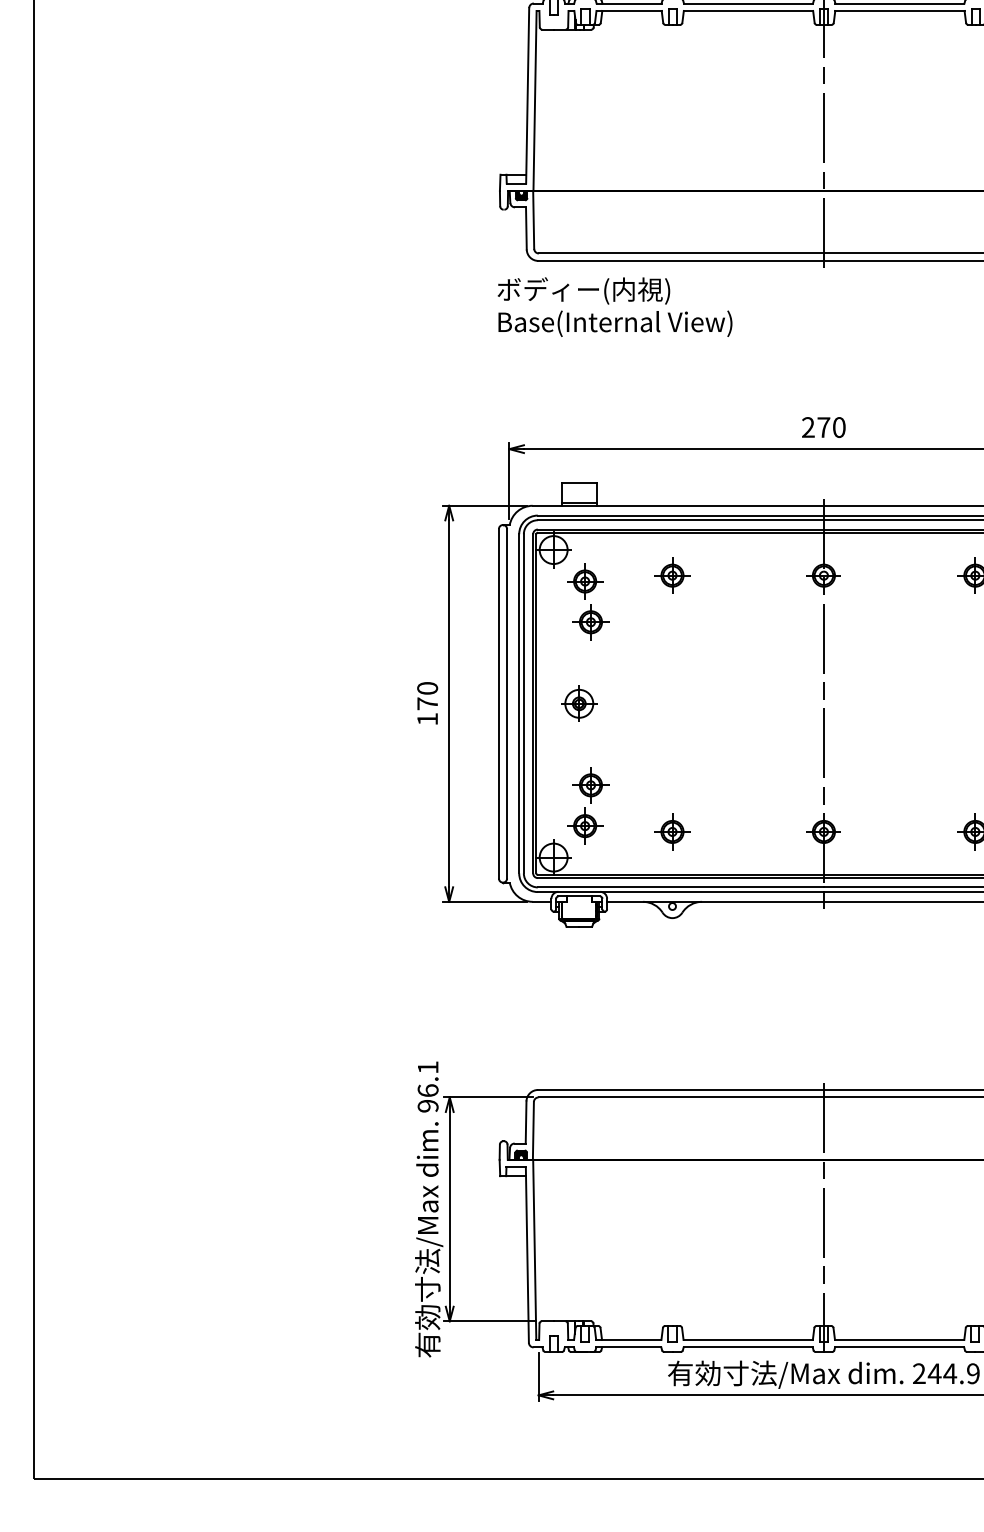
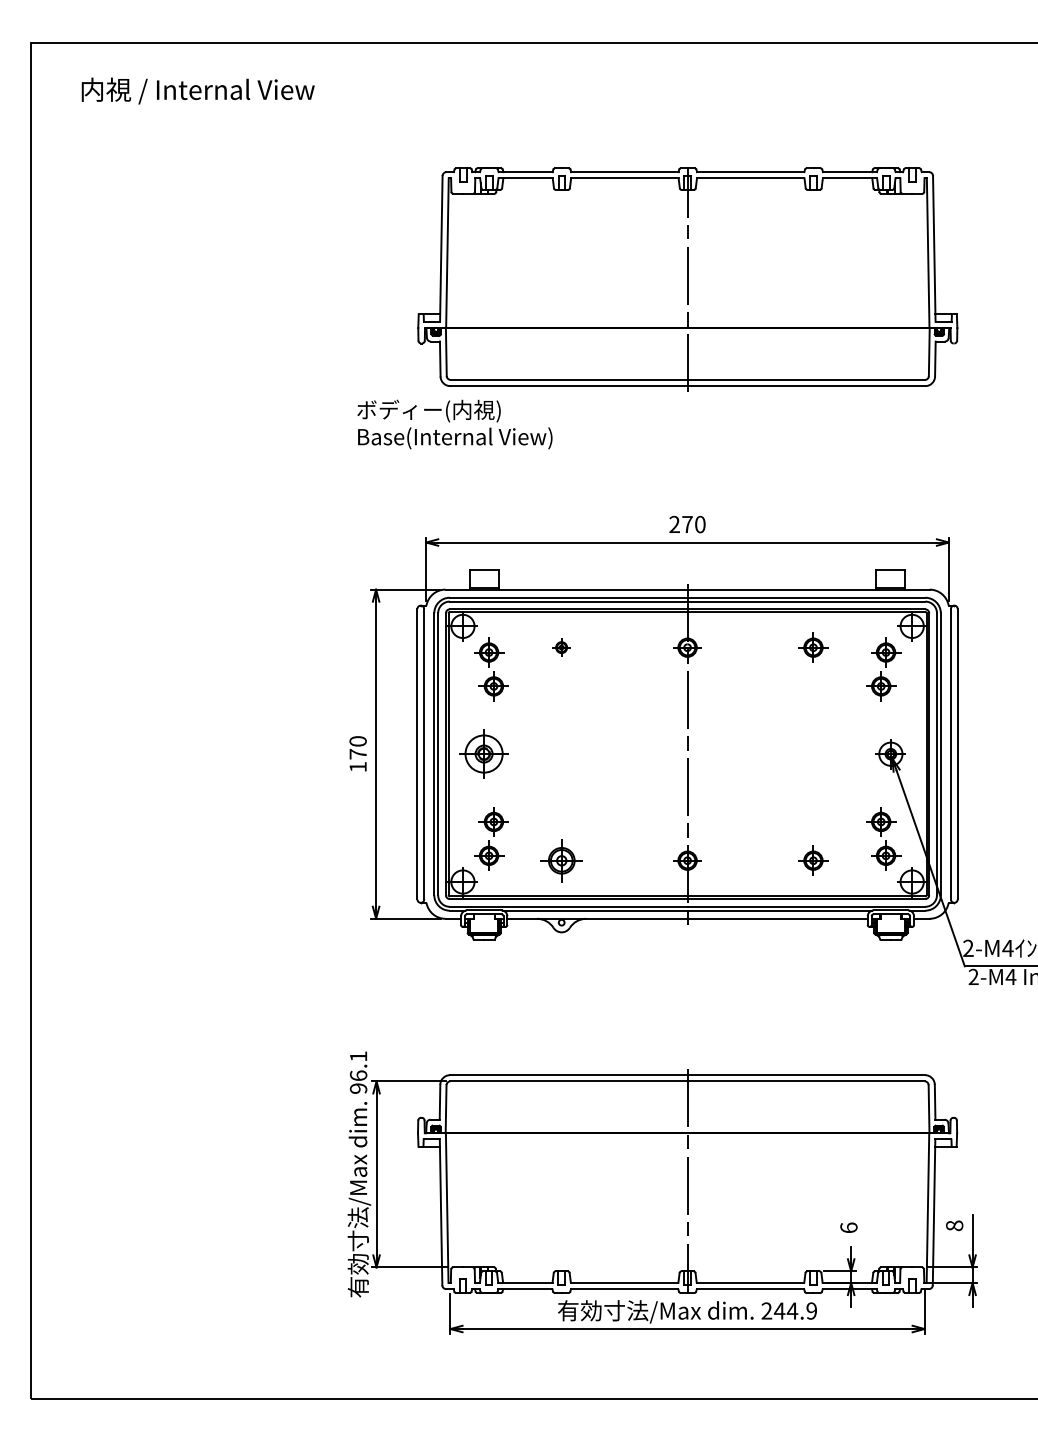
text: (614, 307) -> (454, 424), moved
part: (672, 575) -> (561, 647), size x0.6
part: (579, 704) -> (484, 754), size x1.6
part: (672, 831) -> (561, 860), size x1.4

